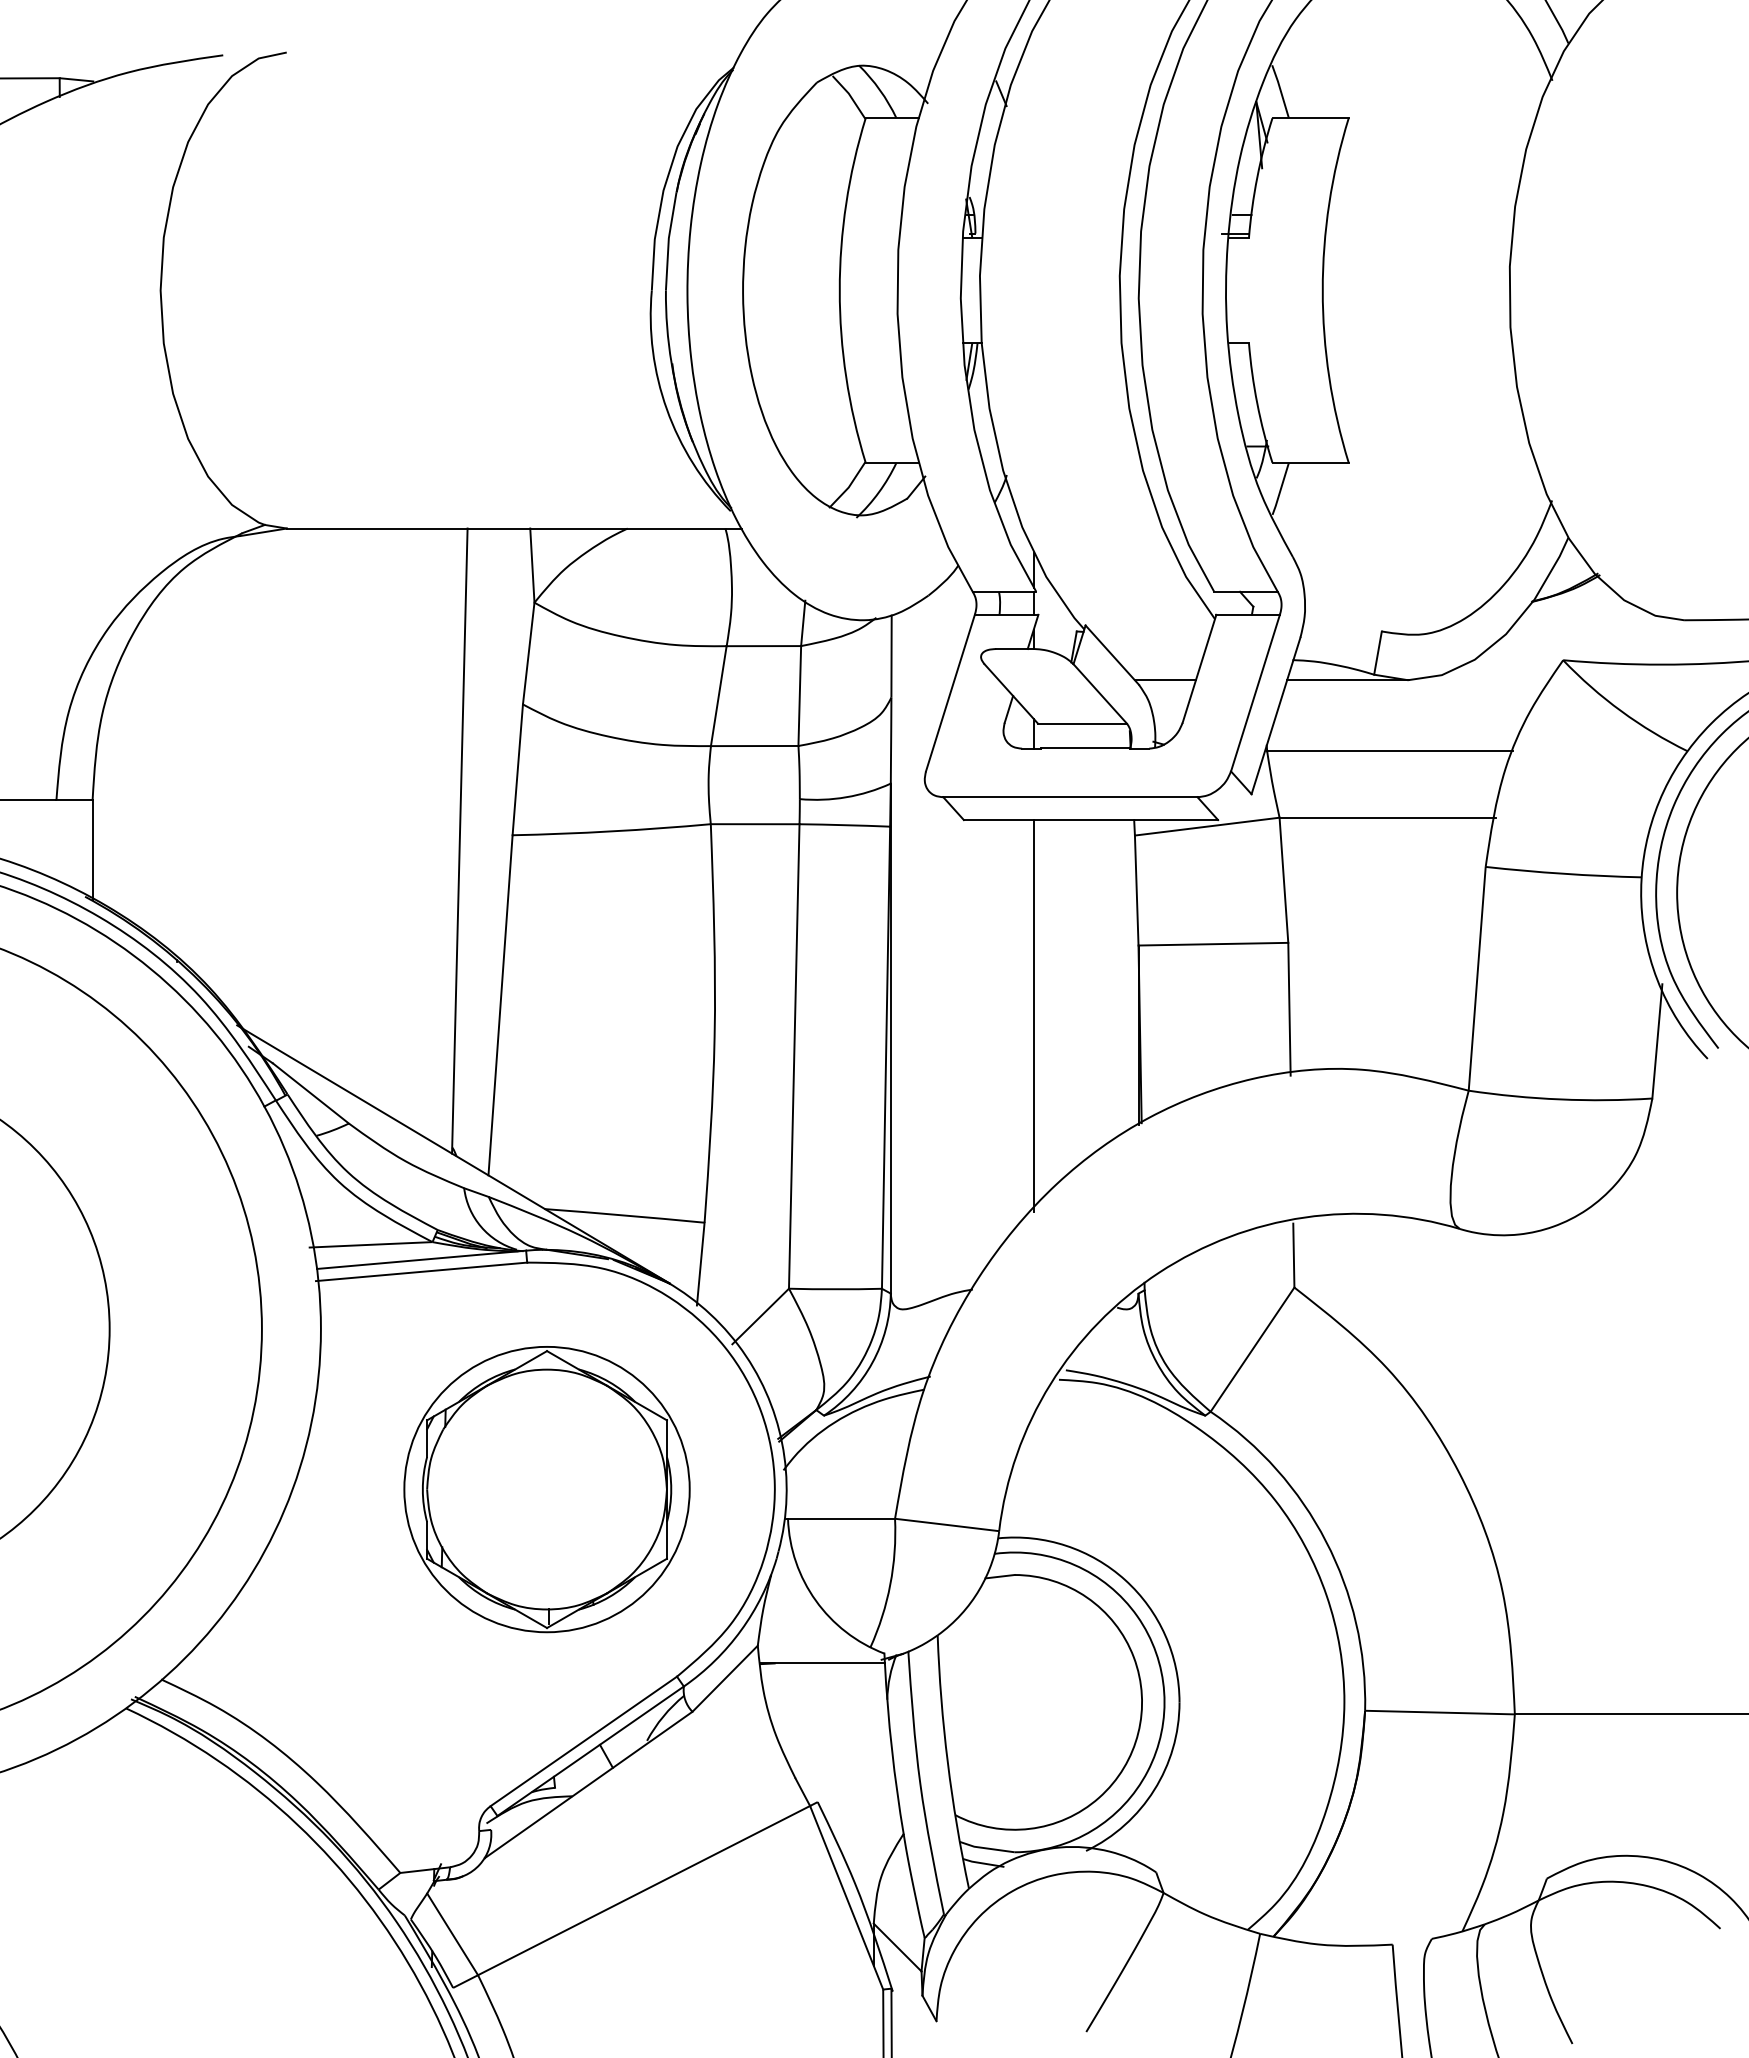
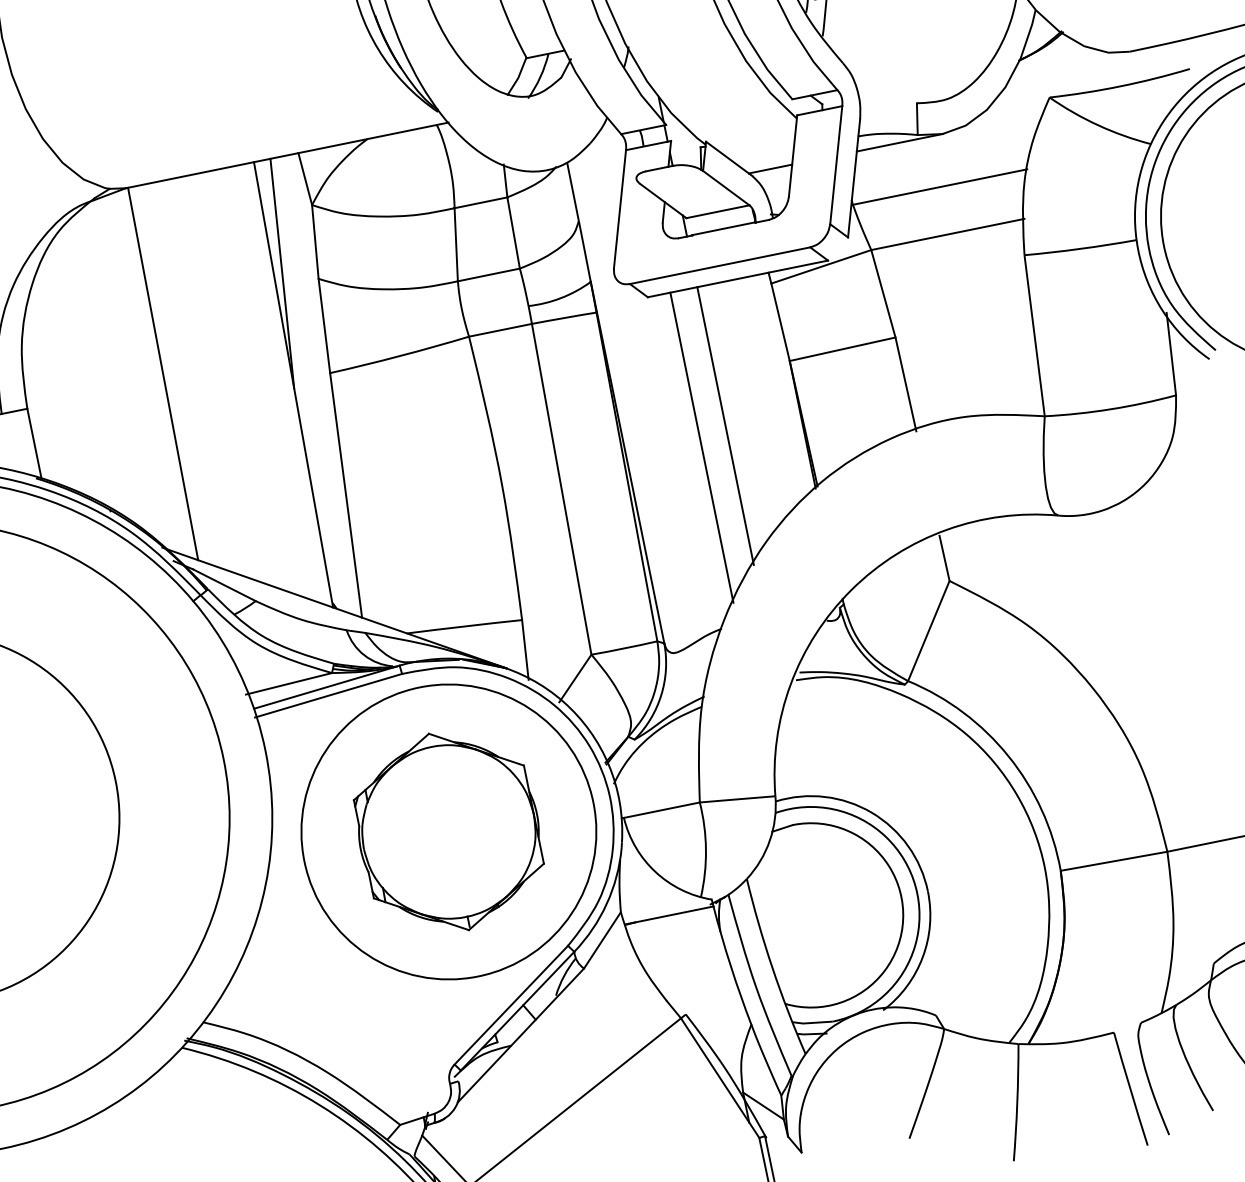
line: (474, 687) -> (281, 273), added
line: (285, 790) -> (162, 374), added
line: (995, 1038) -> (701, 447), added
circle: (546, 1489) -> (448, 832), size x1.43

